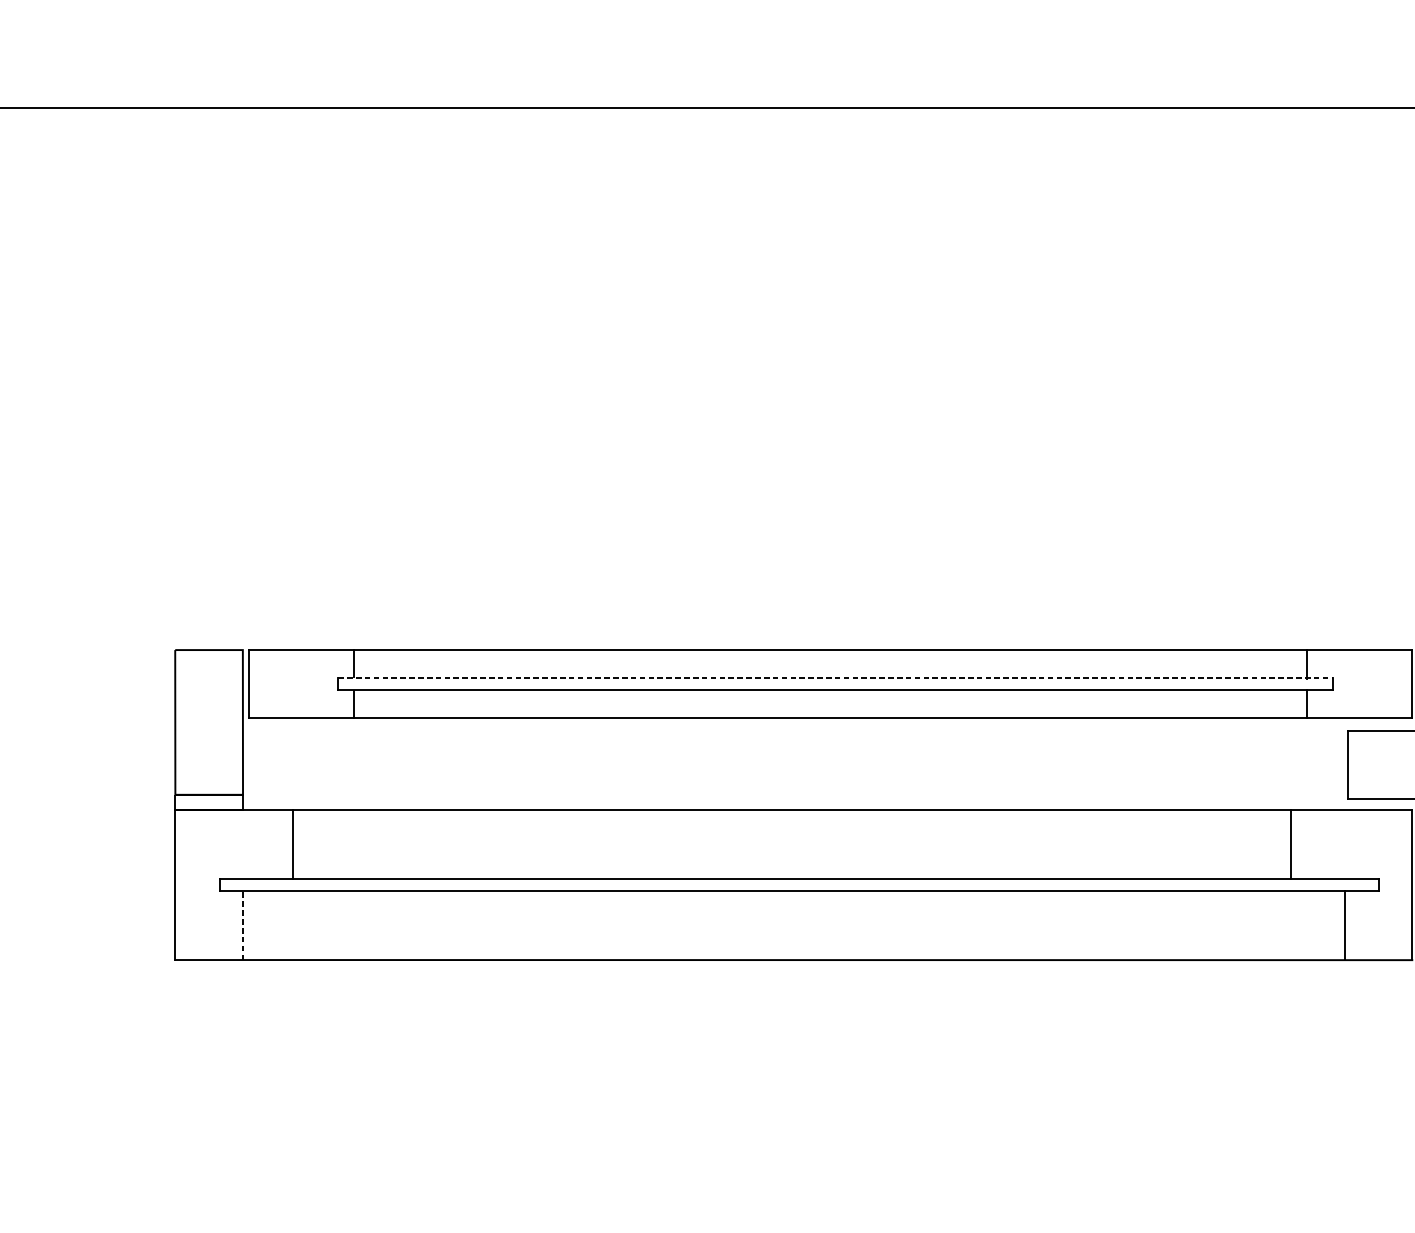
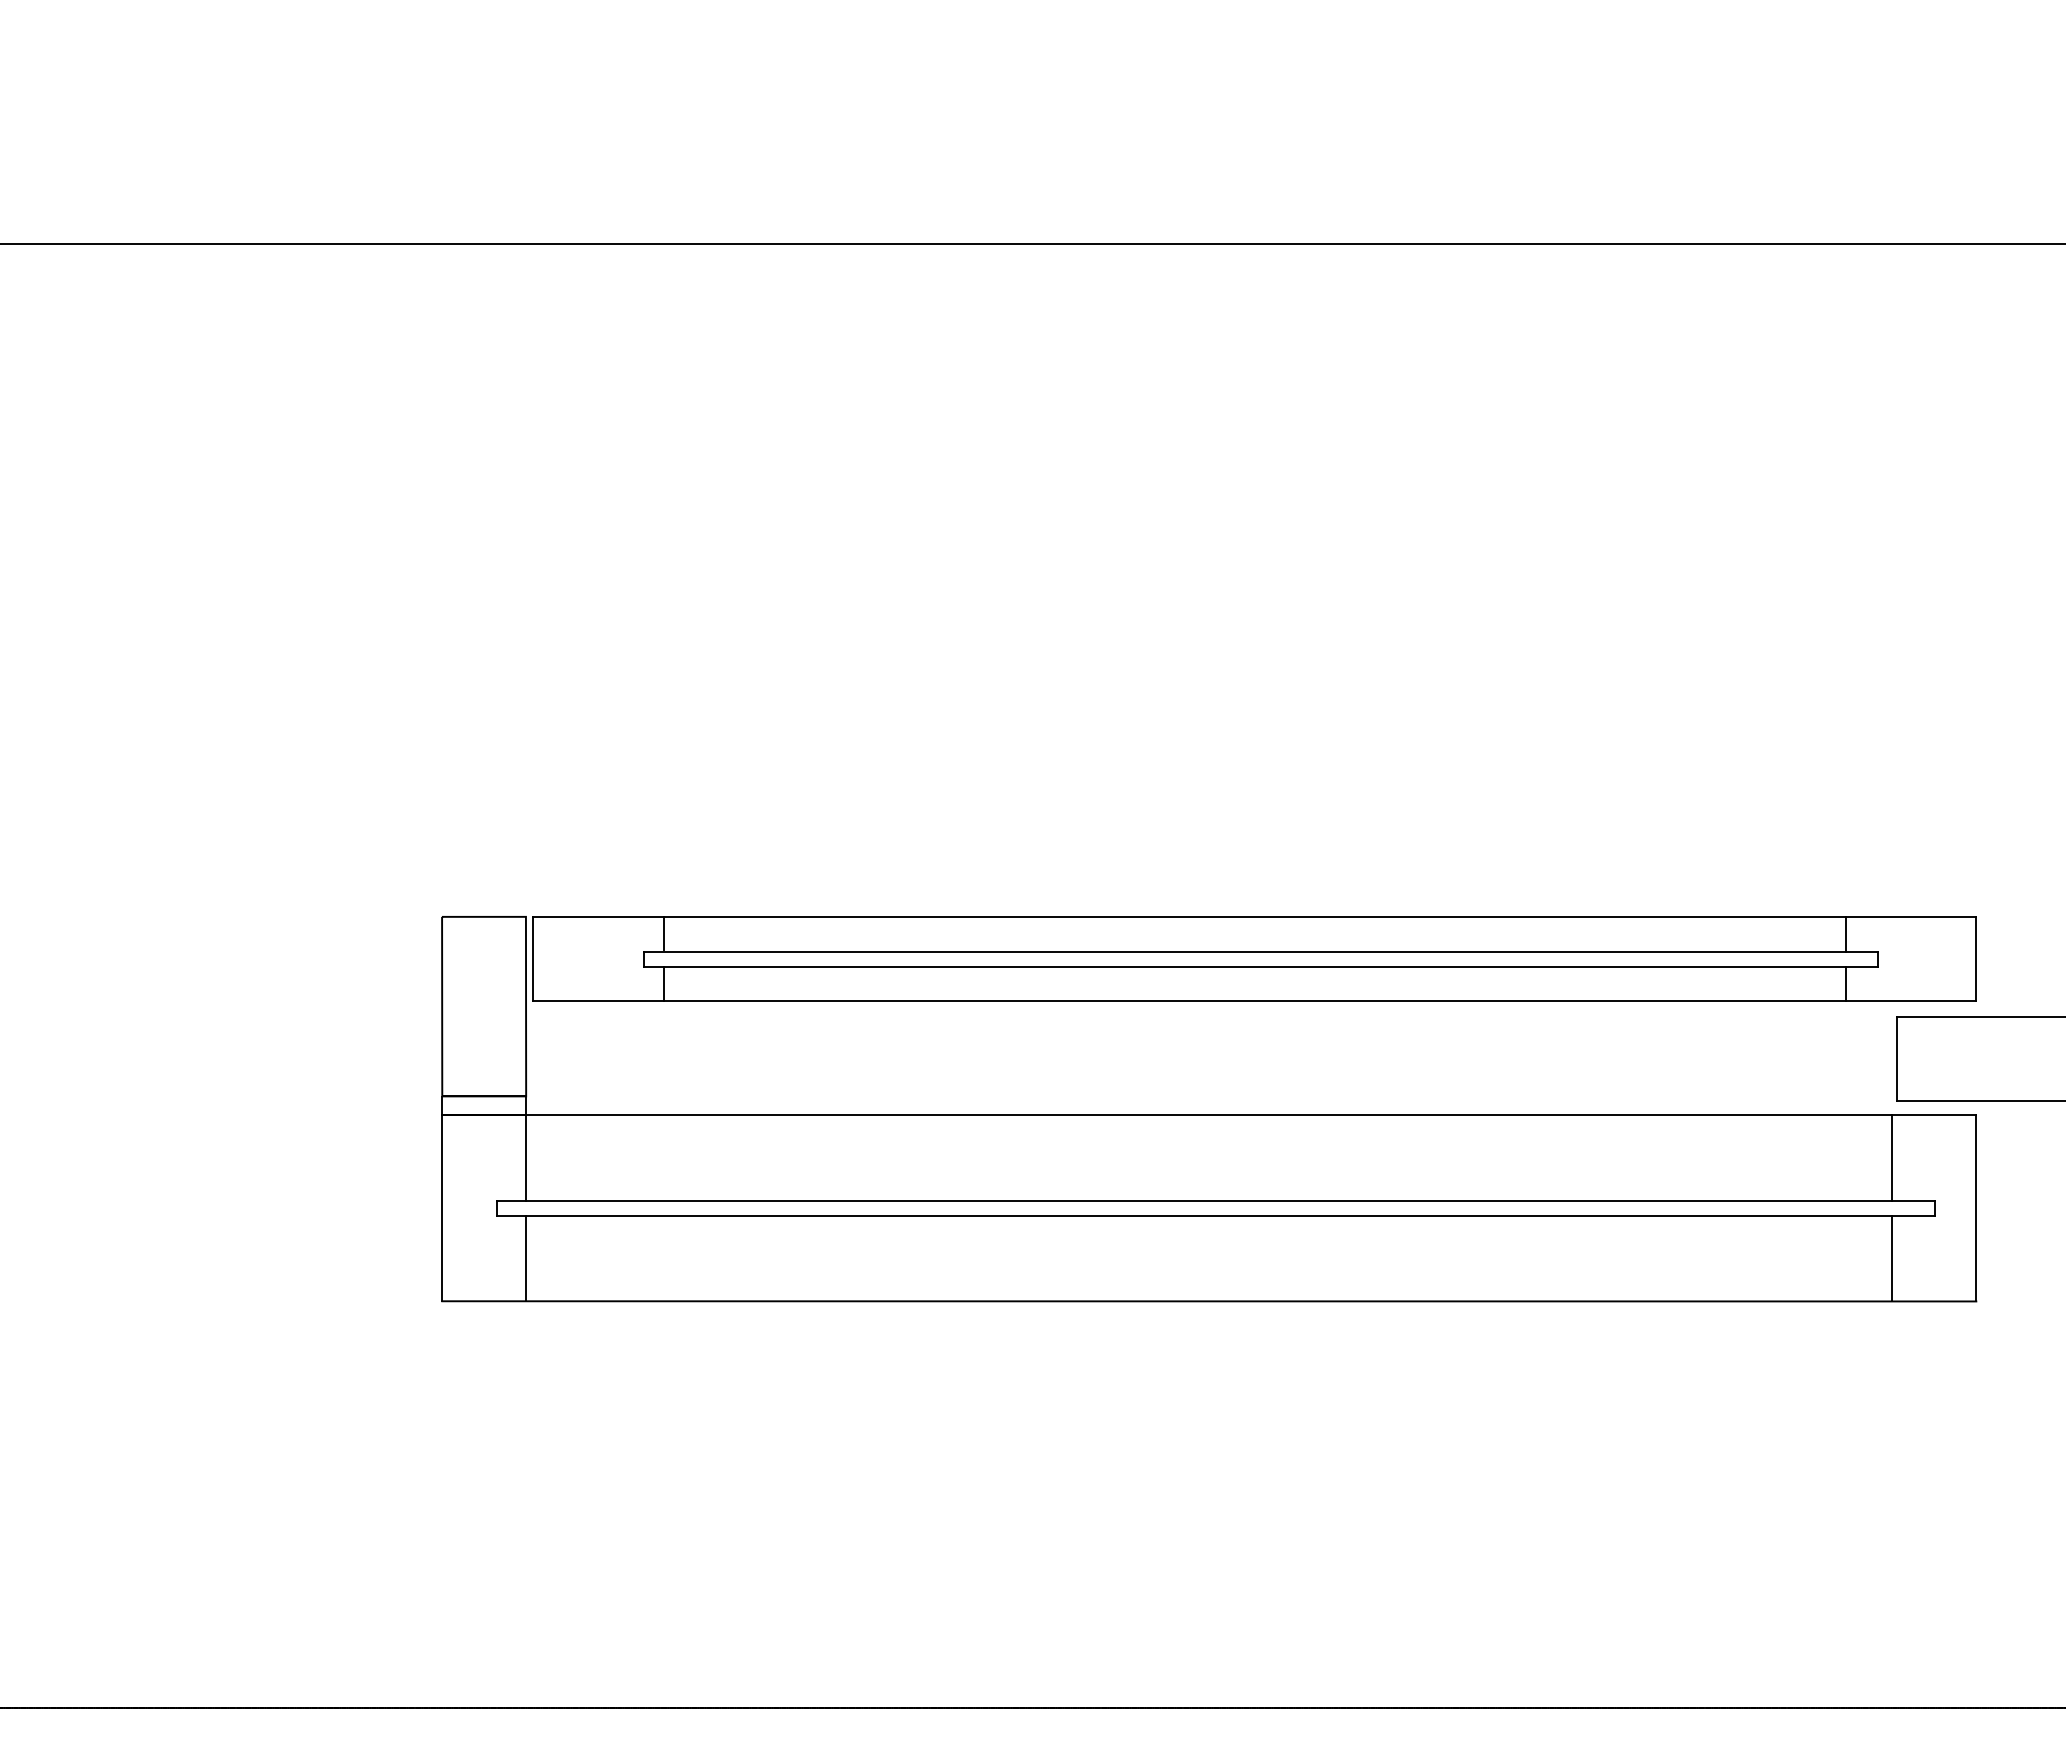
line: (835, 677) -> (1260, 951), dashed -> solid
line: (293, 844) -> (526, 1158), moved
line: (1291, 844) -> (1892, 1157), moved
line: (243, 925) -> (526, 1258), dashed -> solid

